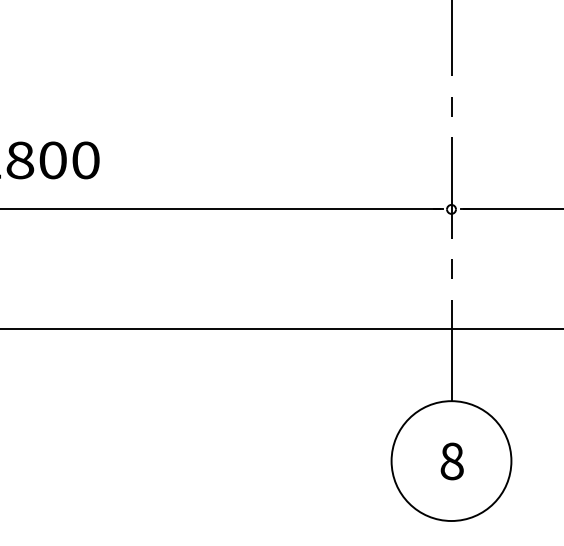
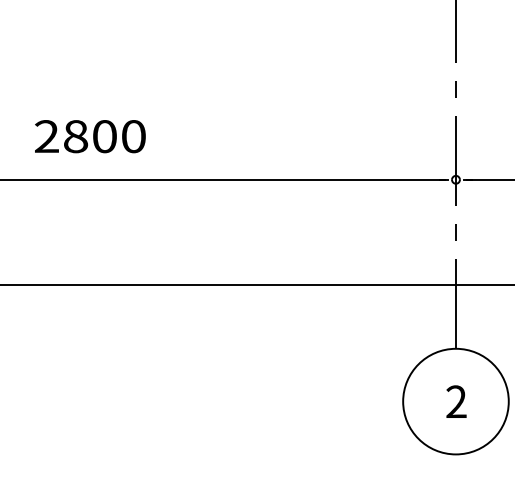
text: (452, 460) -> (456, 401), 8 -> 2

